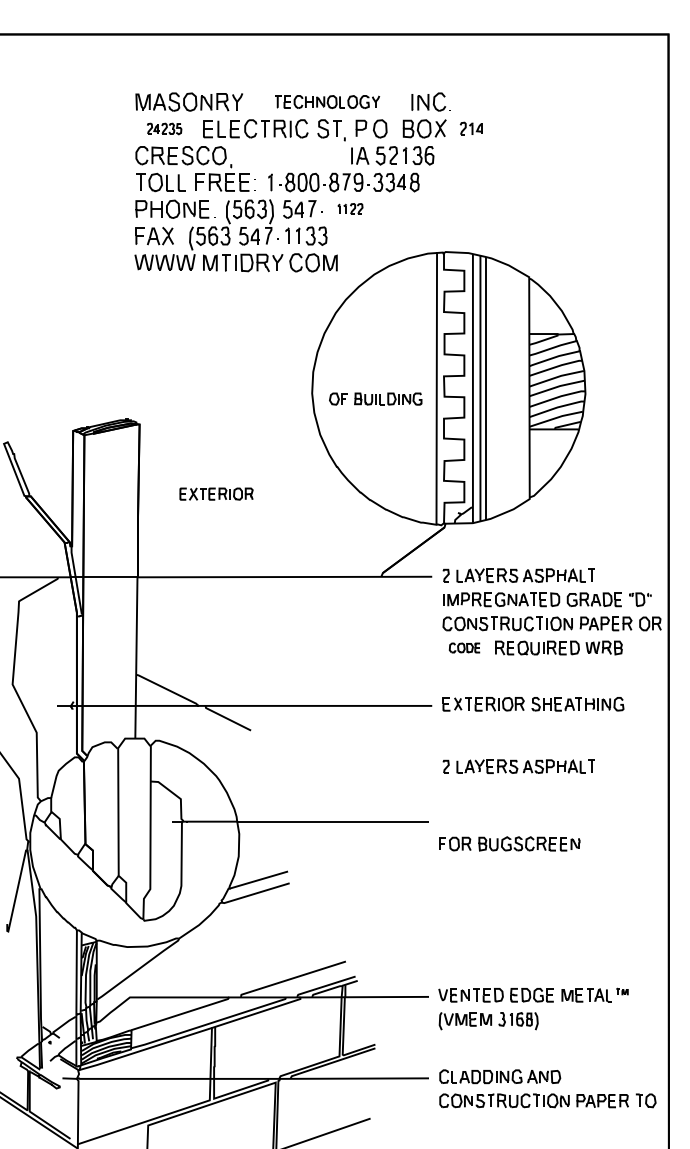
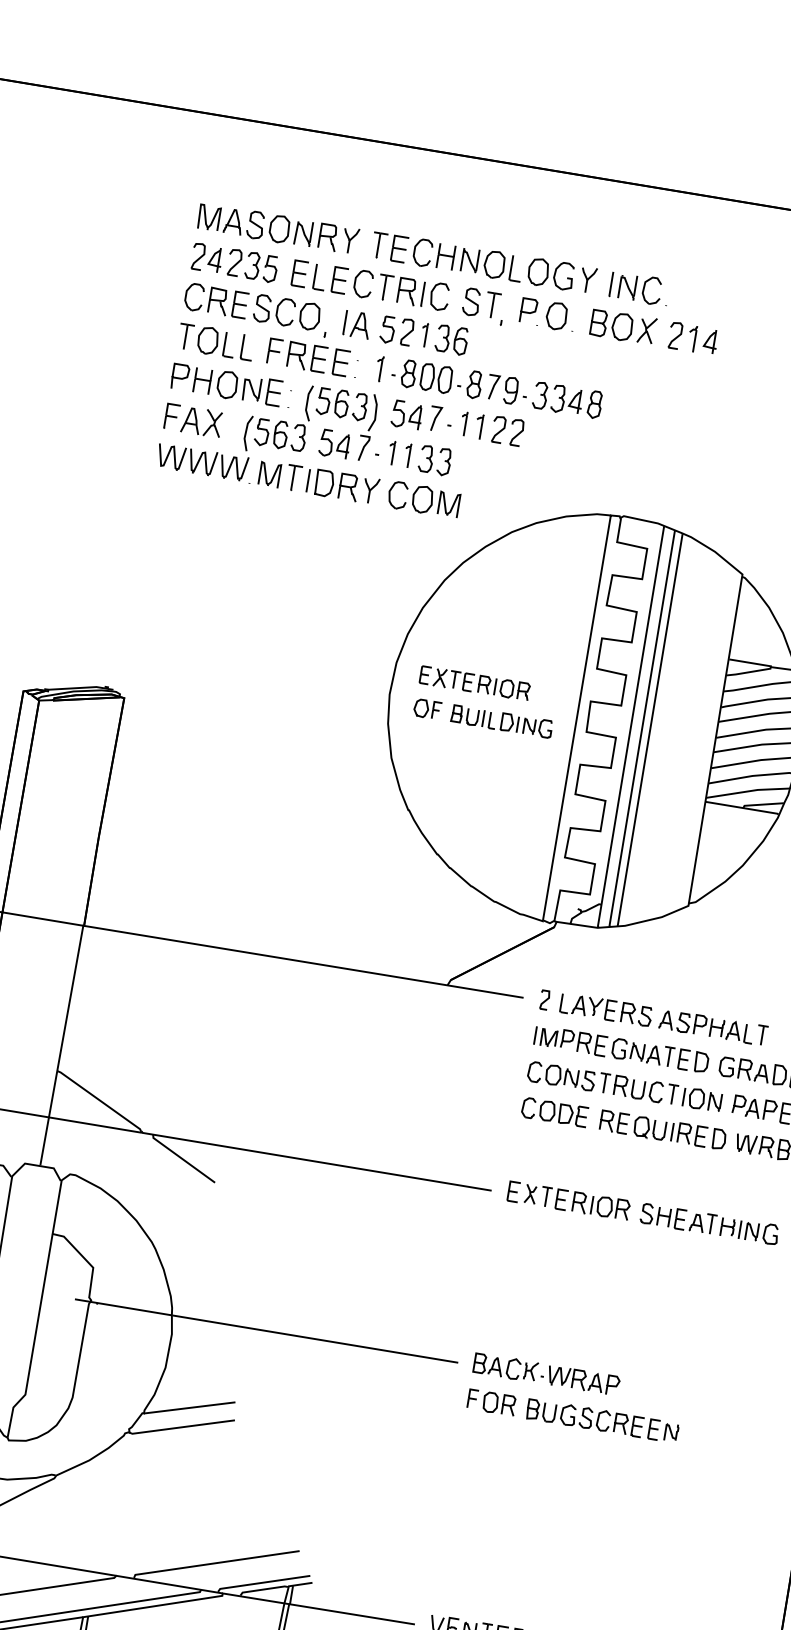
part: (327, 101) -> (484, 262), size x1.43
part: (164, 128) -> (234, 262), size x1.67
part: (471, 128) -> (693, 338), size x1.43
part: (392, 155) -> (405, 331), moved
part: (350, 208) -> (492, 427), size x1.67
part: (216, 493) -> (474, 682), moved
part: (464, 647) -> (554, 1111), size x1.43
part: (518, 766) -> (605, 1302), removed
part: (487, 819) -> (546, 1373), added

